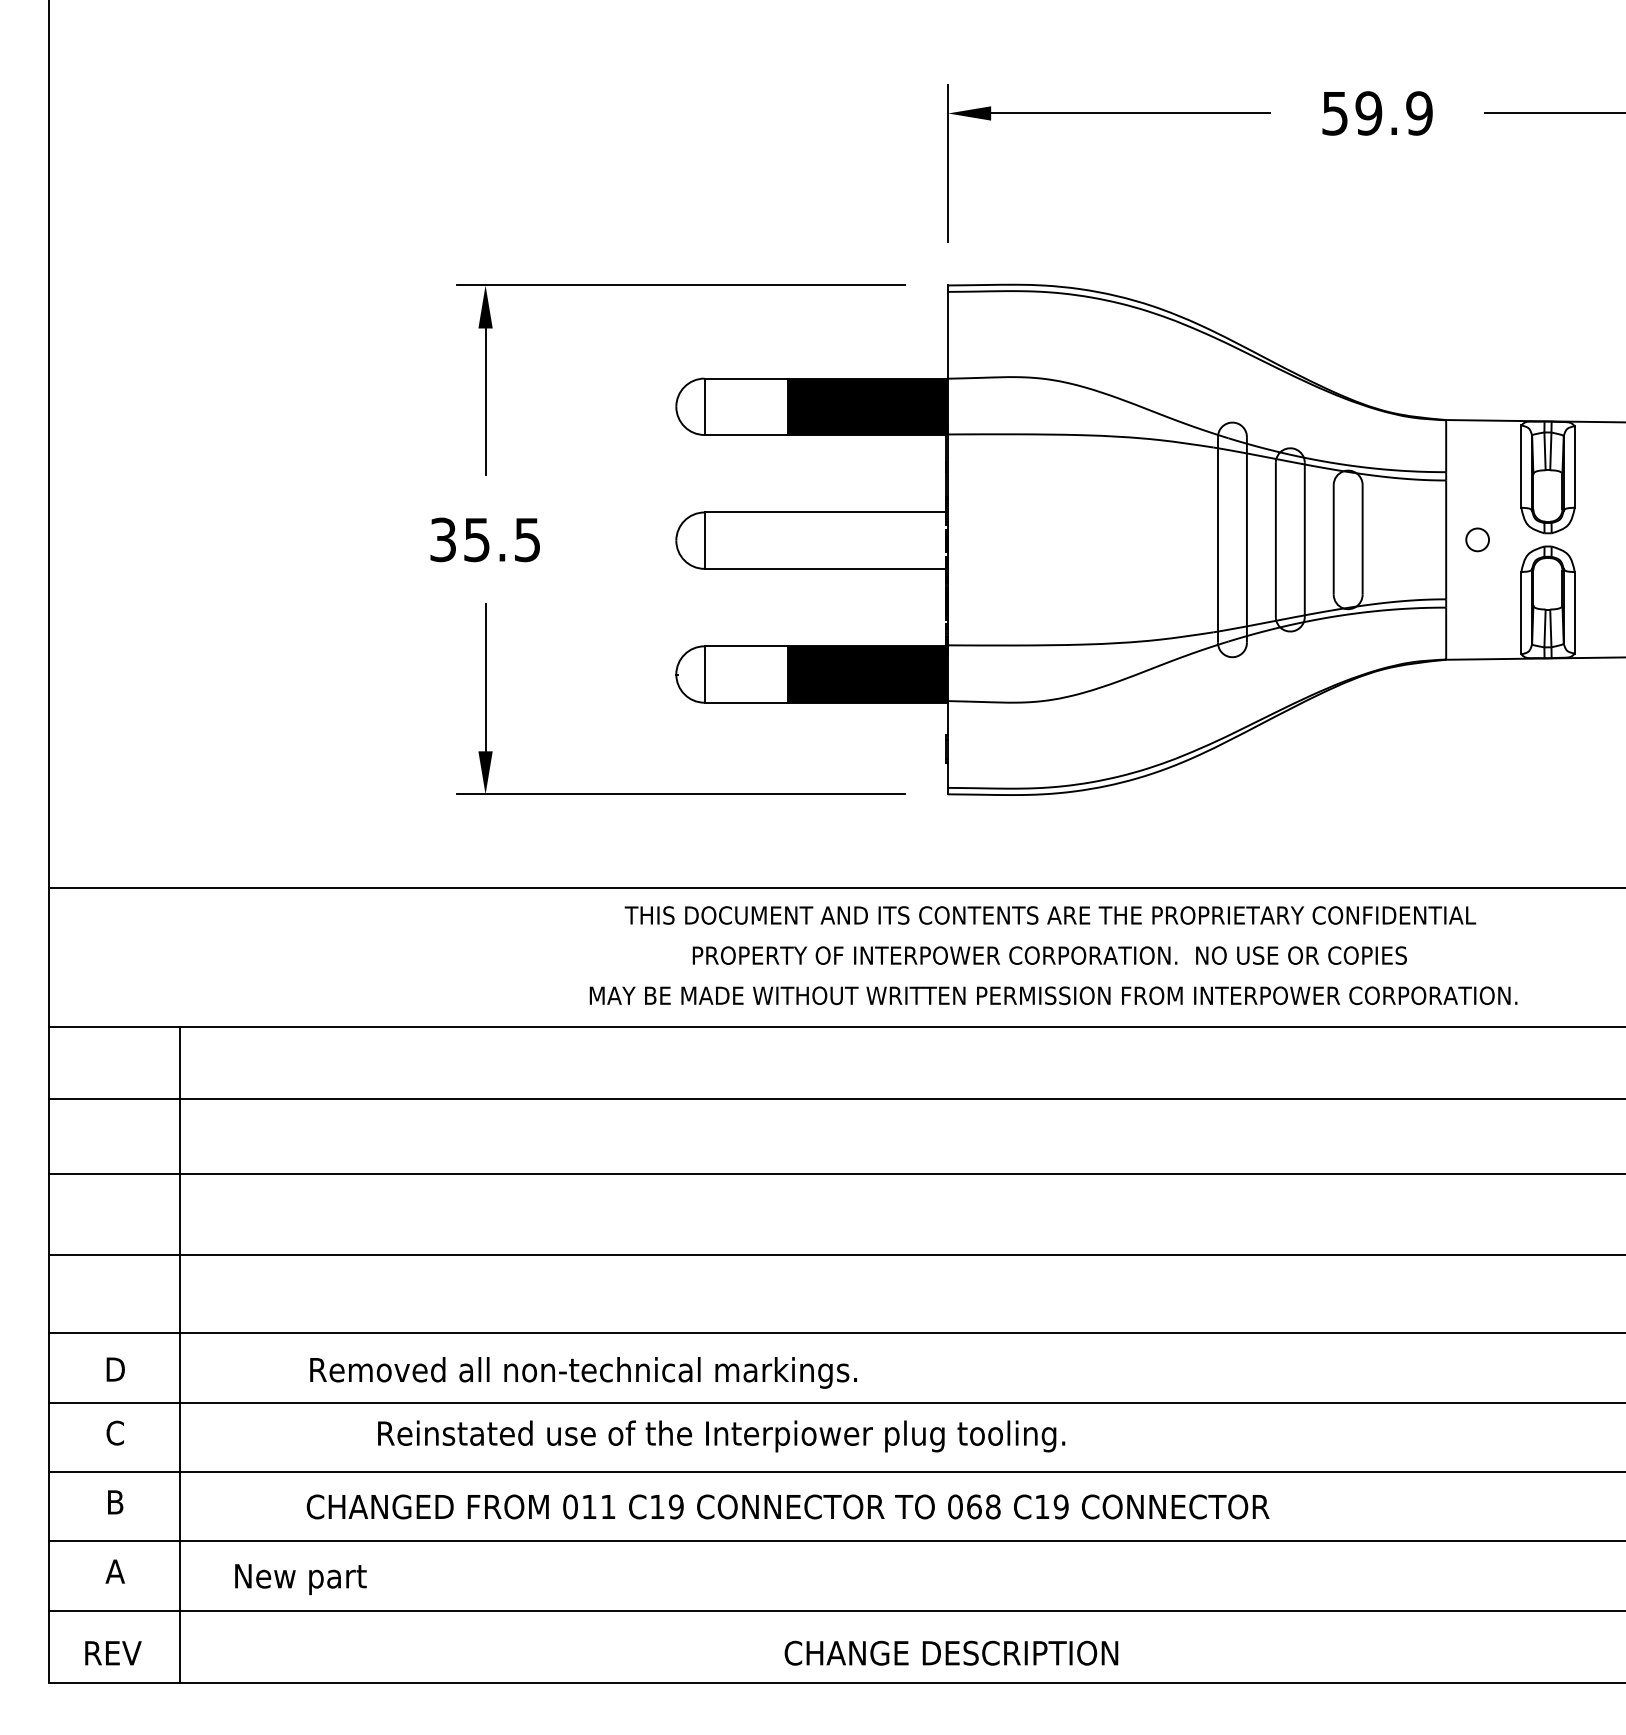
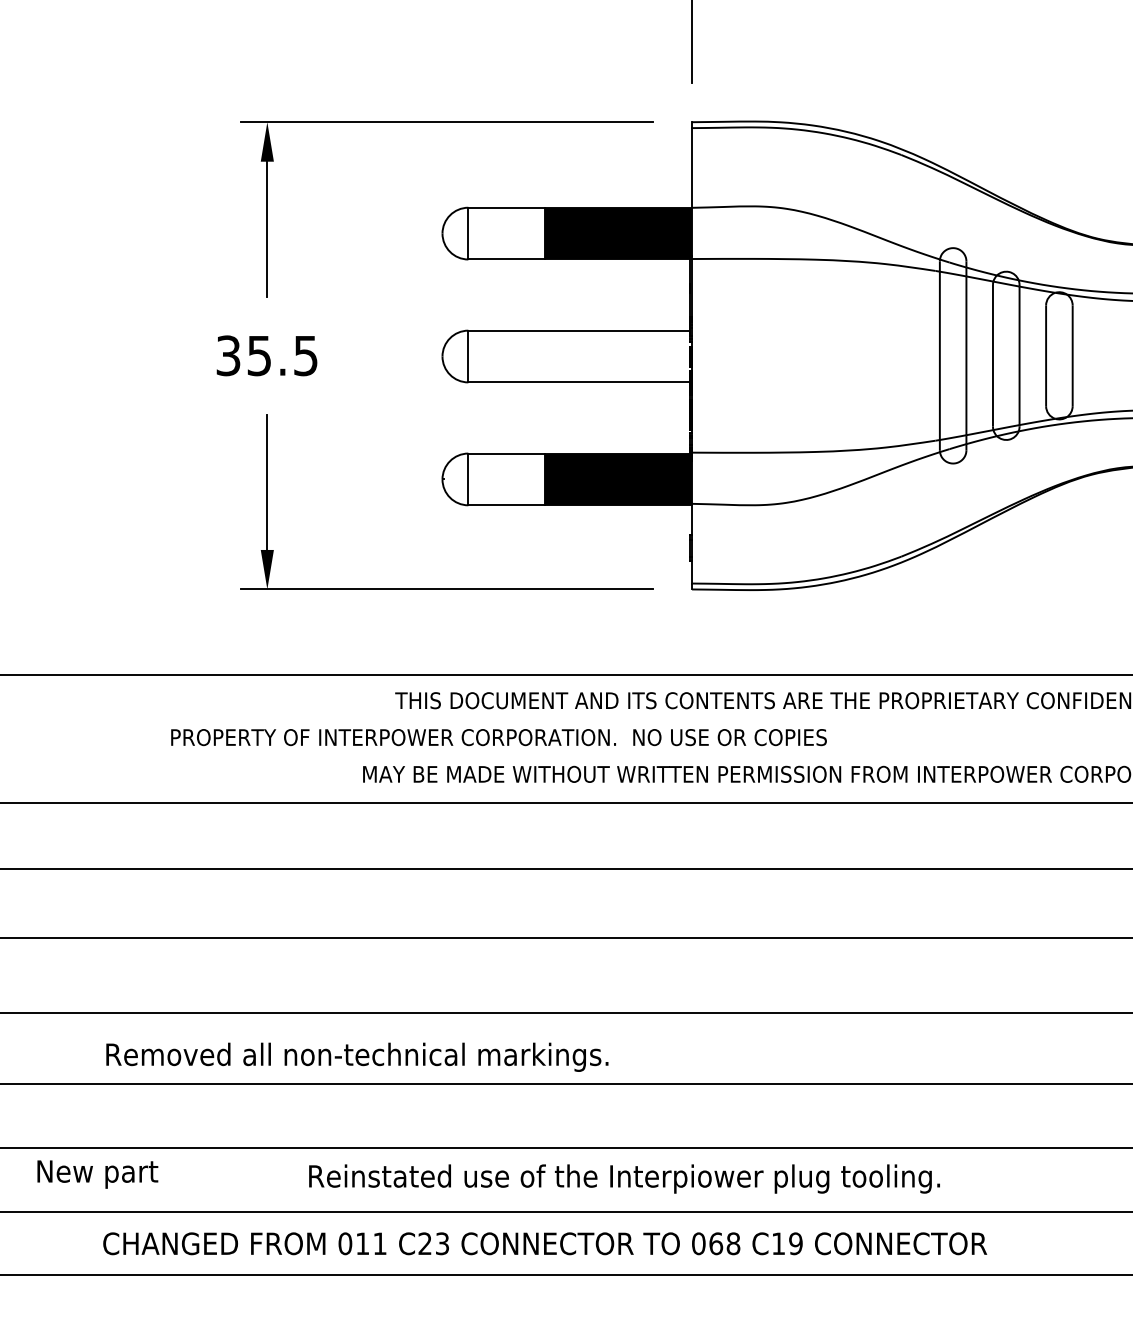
text: (1049, 955) -> (498, 737), moved
text: (583, 1372) -> (357, 1056), moved
text: (721, 1436) -> (624, 1179), moved
text: (666, 1506) -> (433, 1243), C19 -> C23
text: (300, 1579) -> (97, 1174), moved

